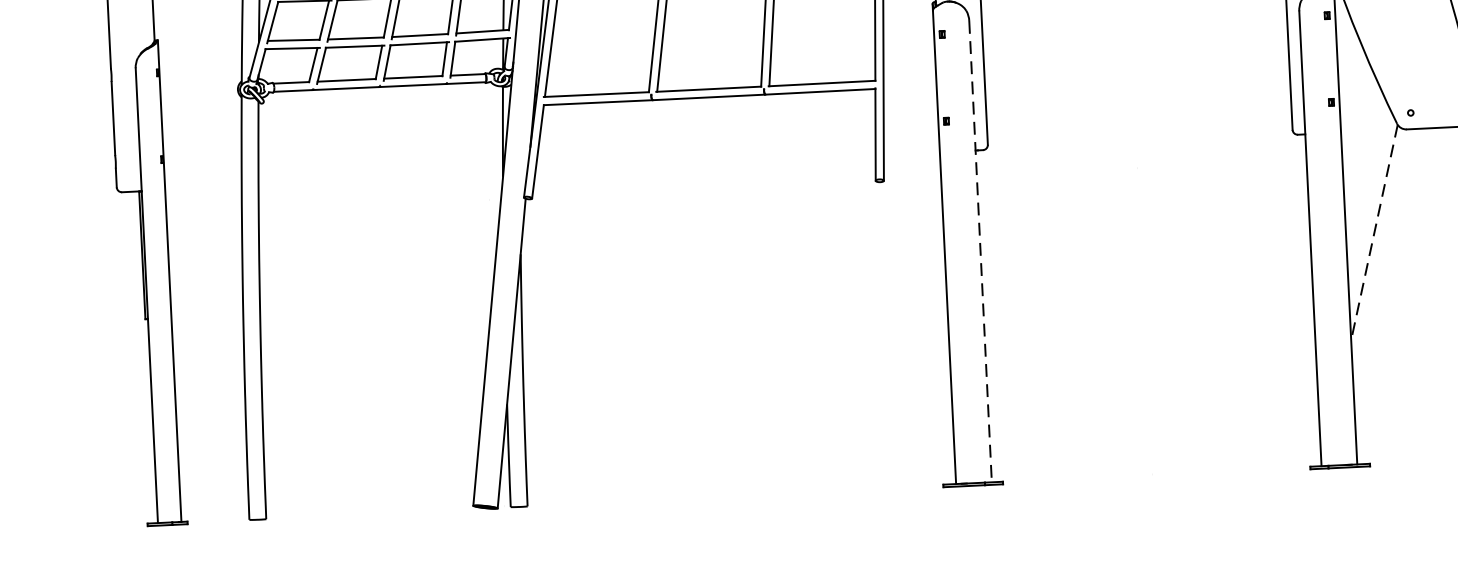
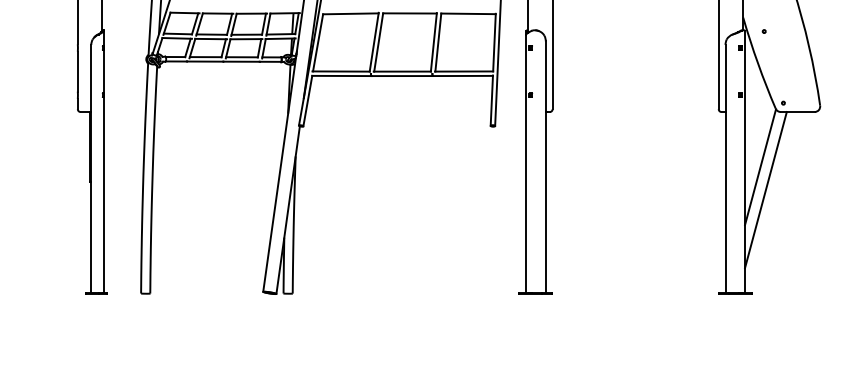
line: (1374, 233) -> (760, 167), dashed -> solid
line: (980, 252) -> (545, 167), dashed -> solid
line: (1385, 274) -> (765, 190), added

